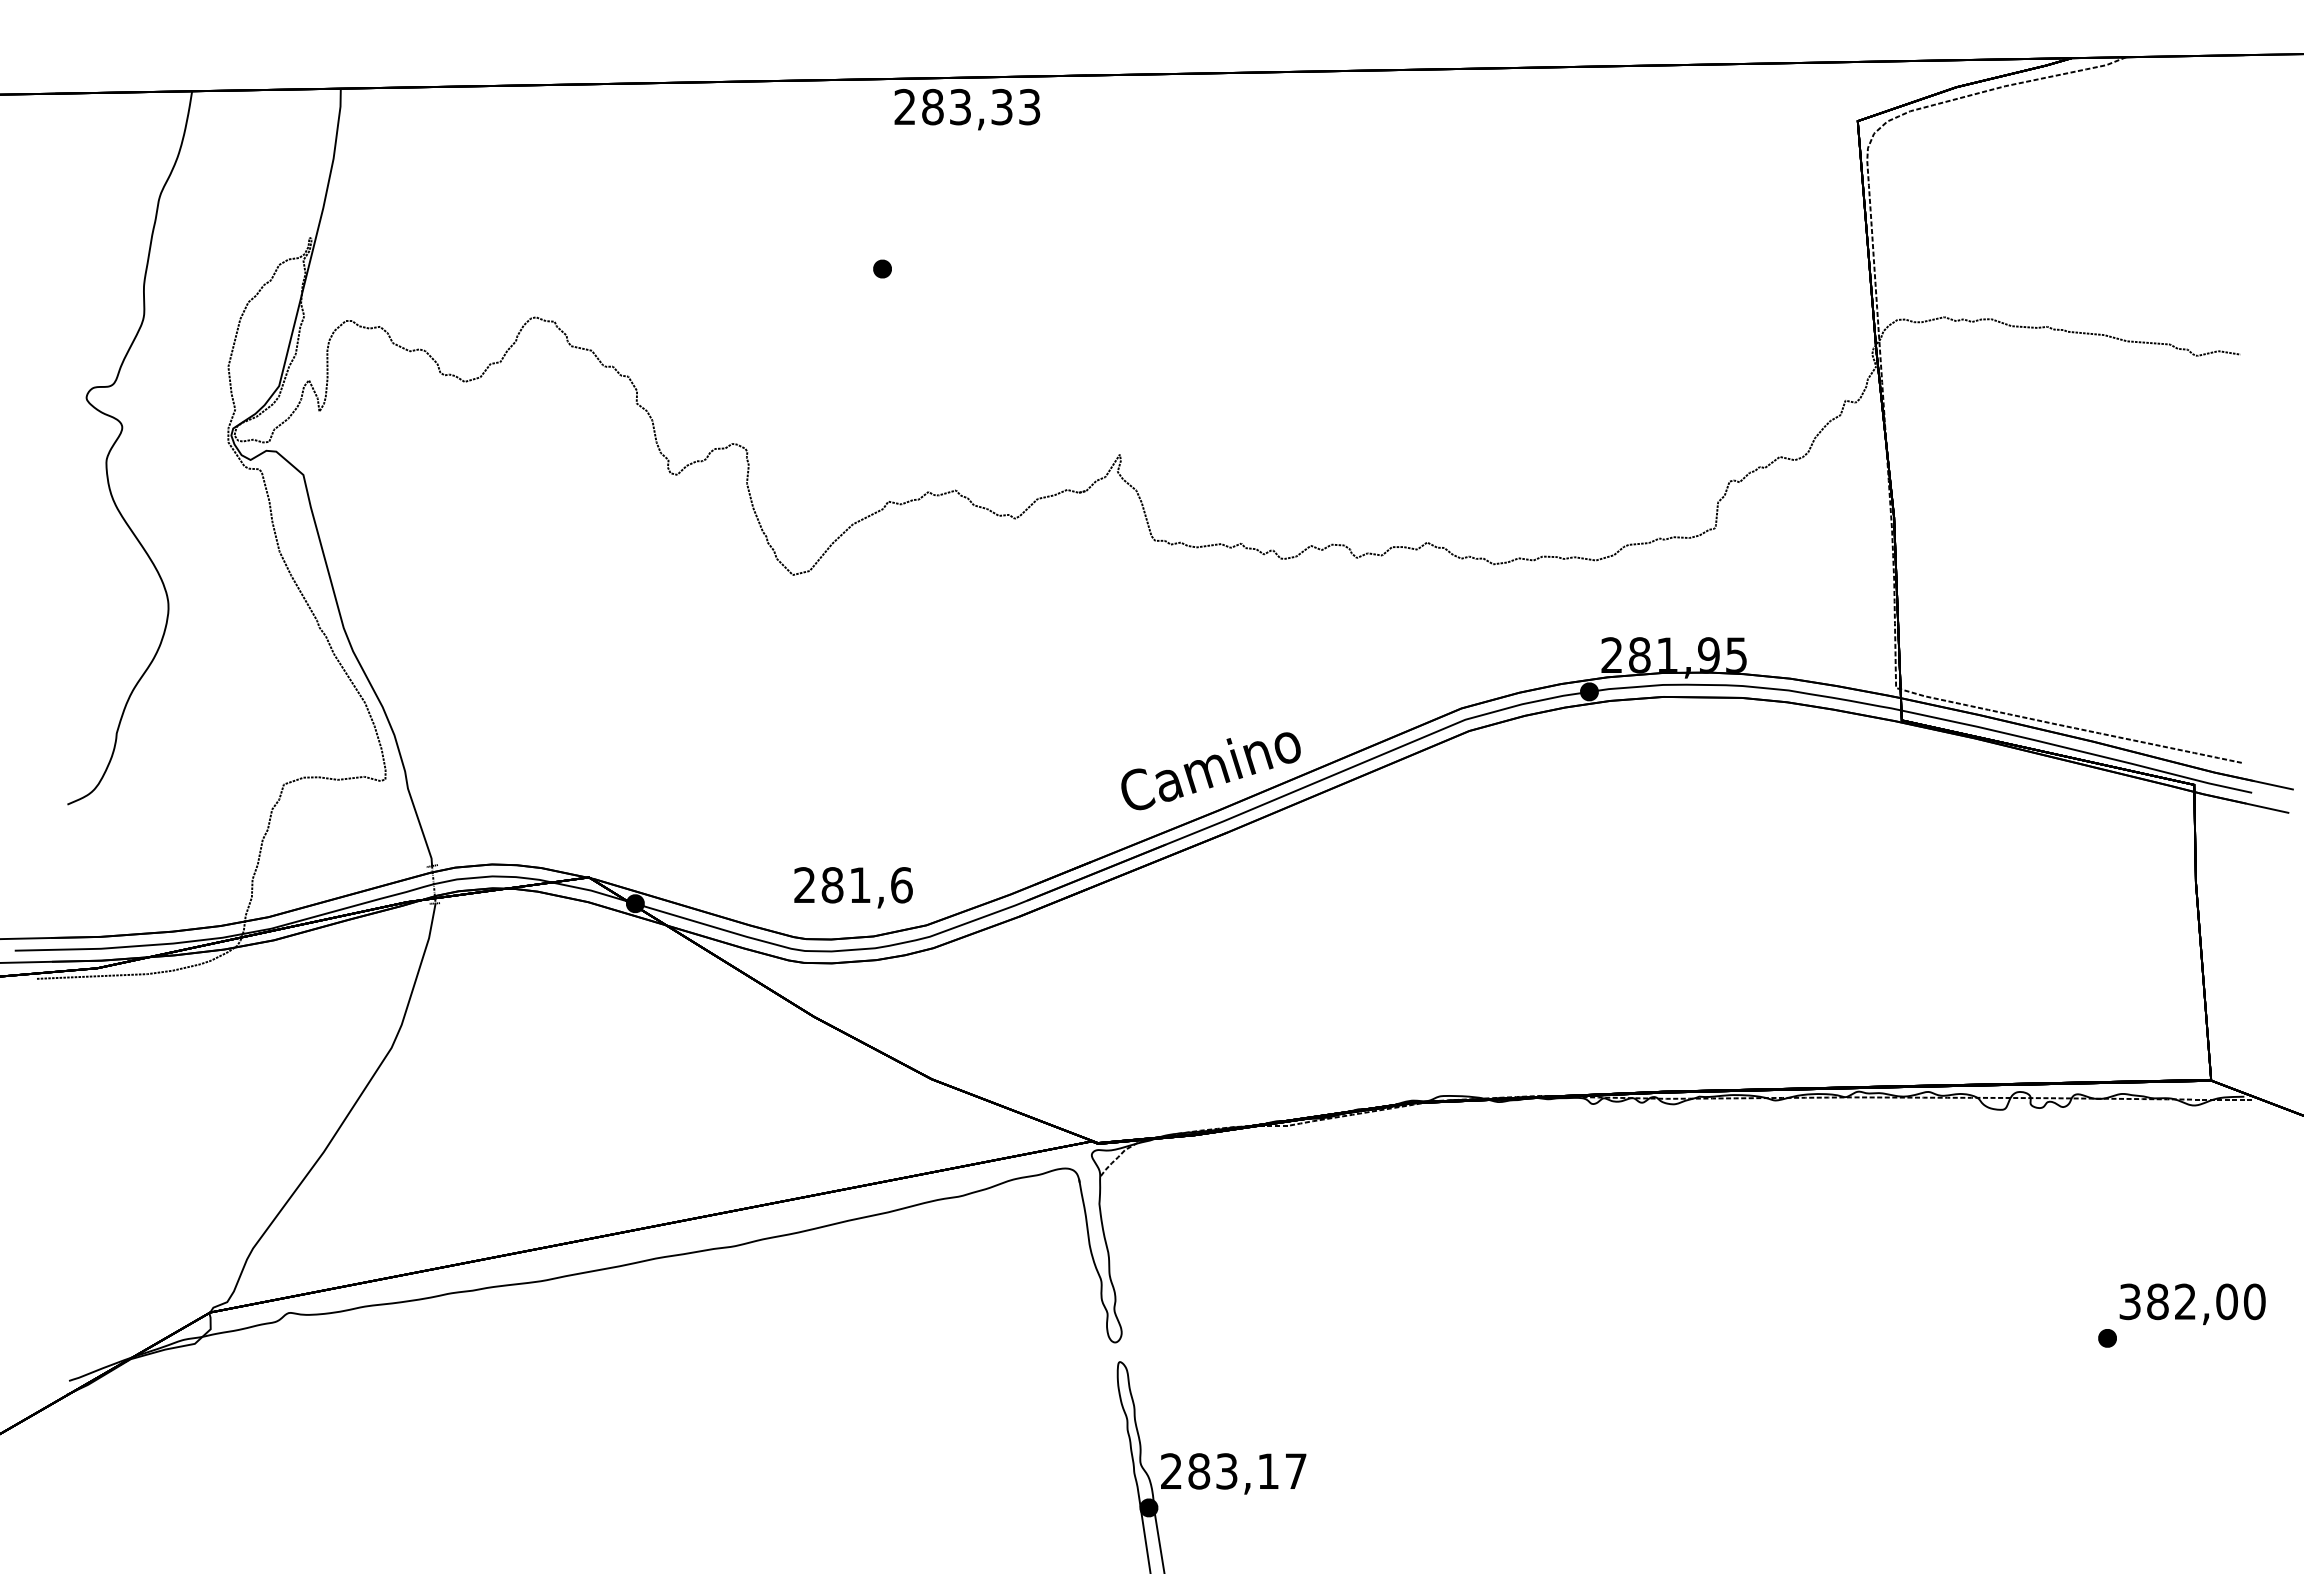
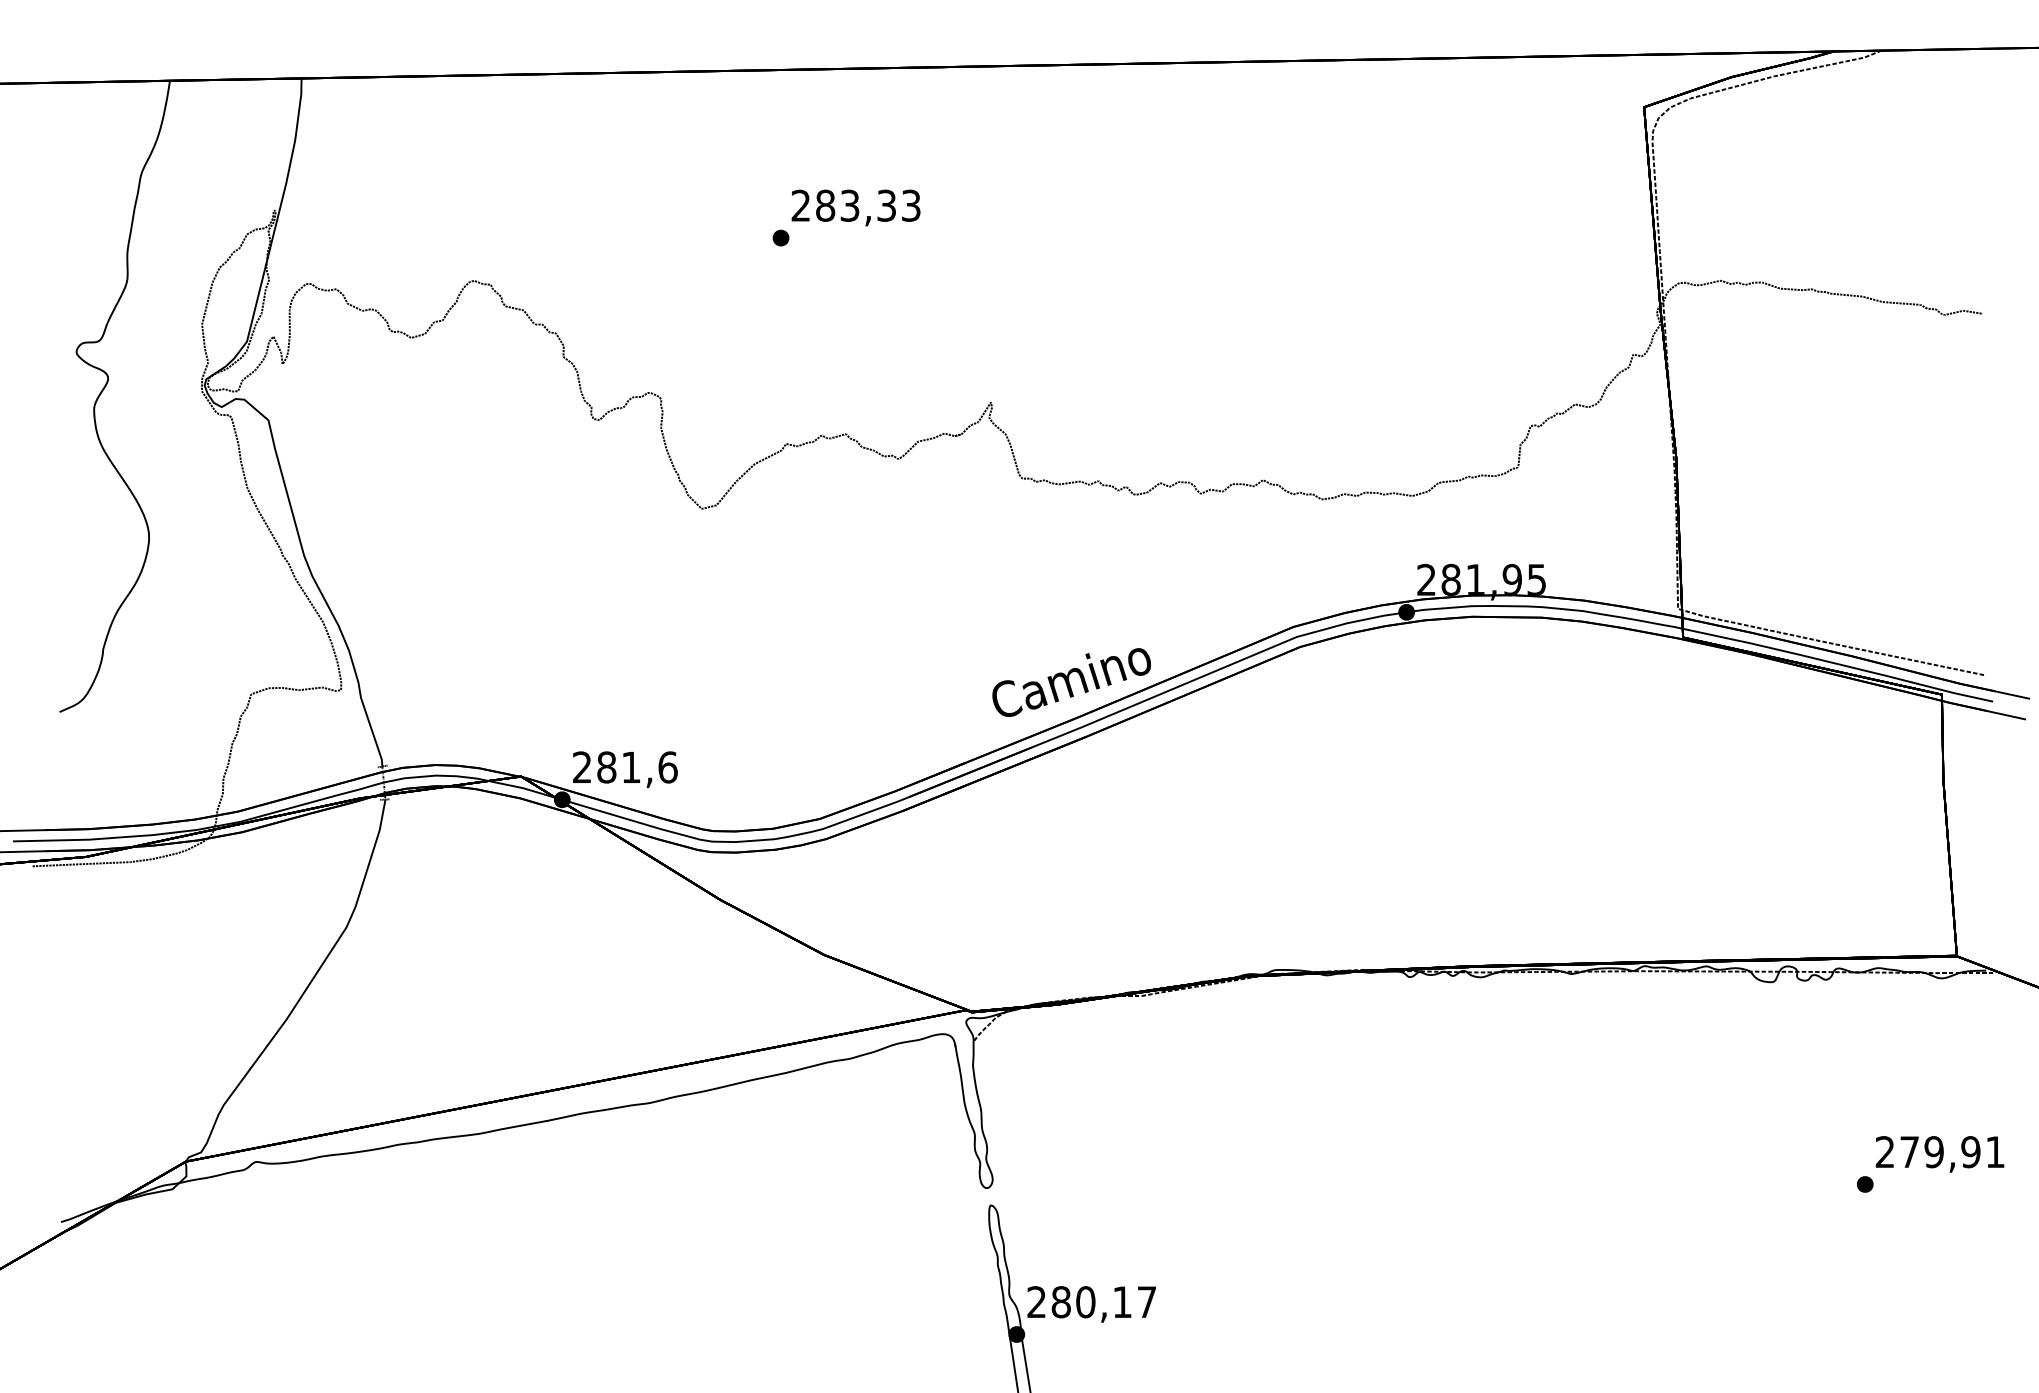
text: (966, 109) -> (855, 207), moved
text: (853, 887) -> (625, 769), moved
text: (2192, 1302) -> (1940, 1152), 382,00 -> 279,91
text: (1226, 1471) -> (1085, 1302), 283,17 -> 280,17

